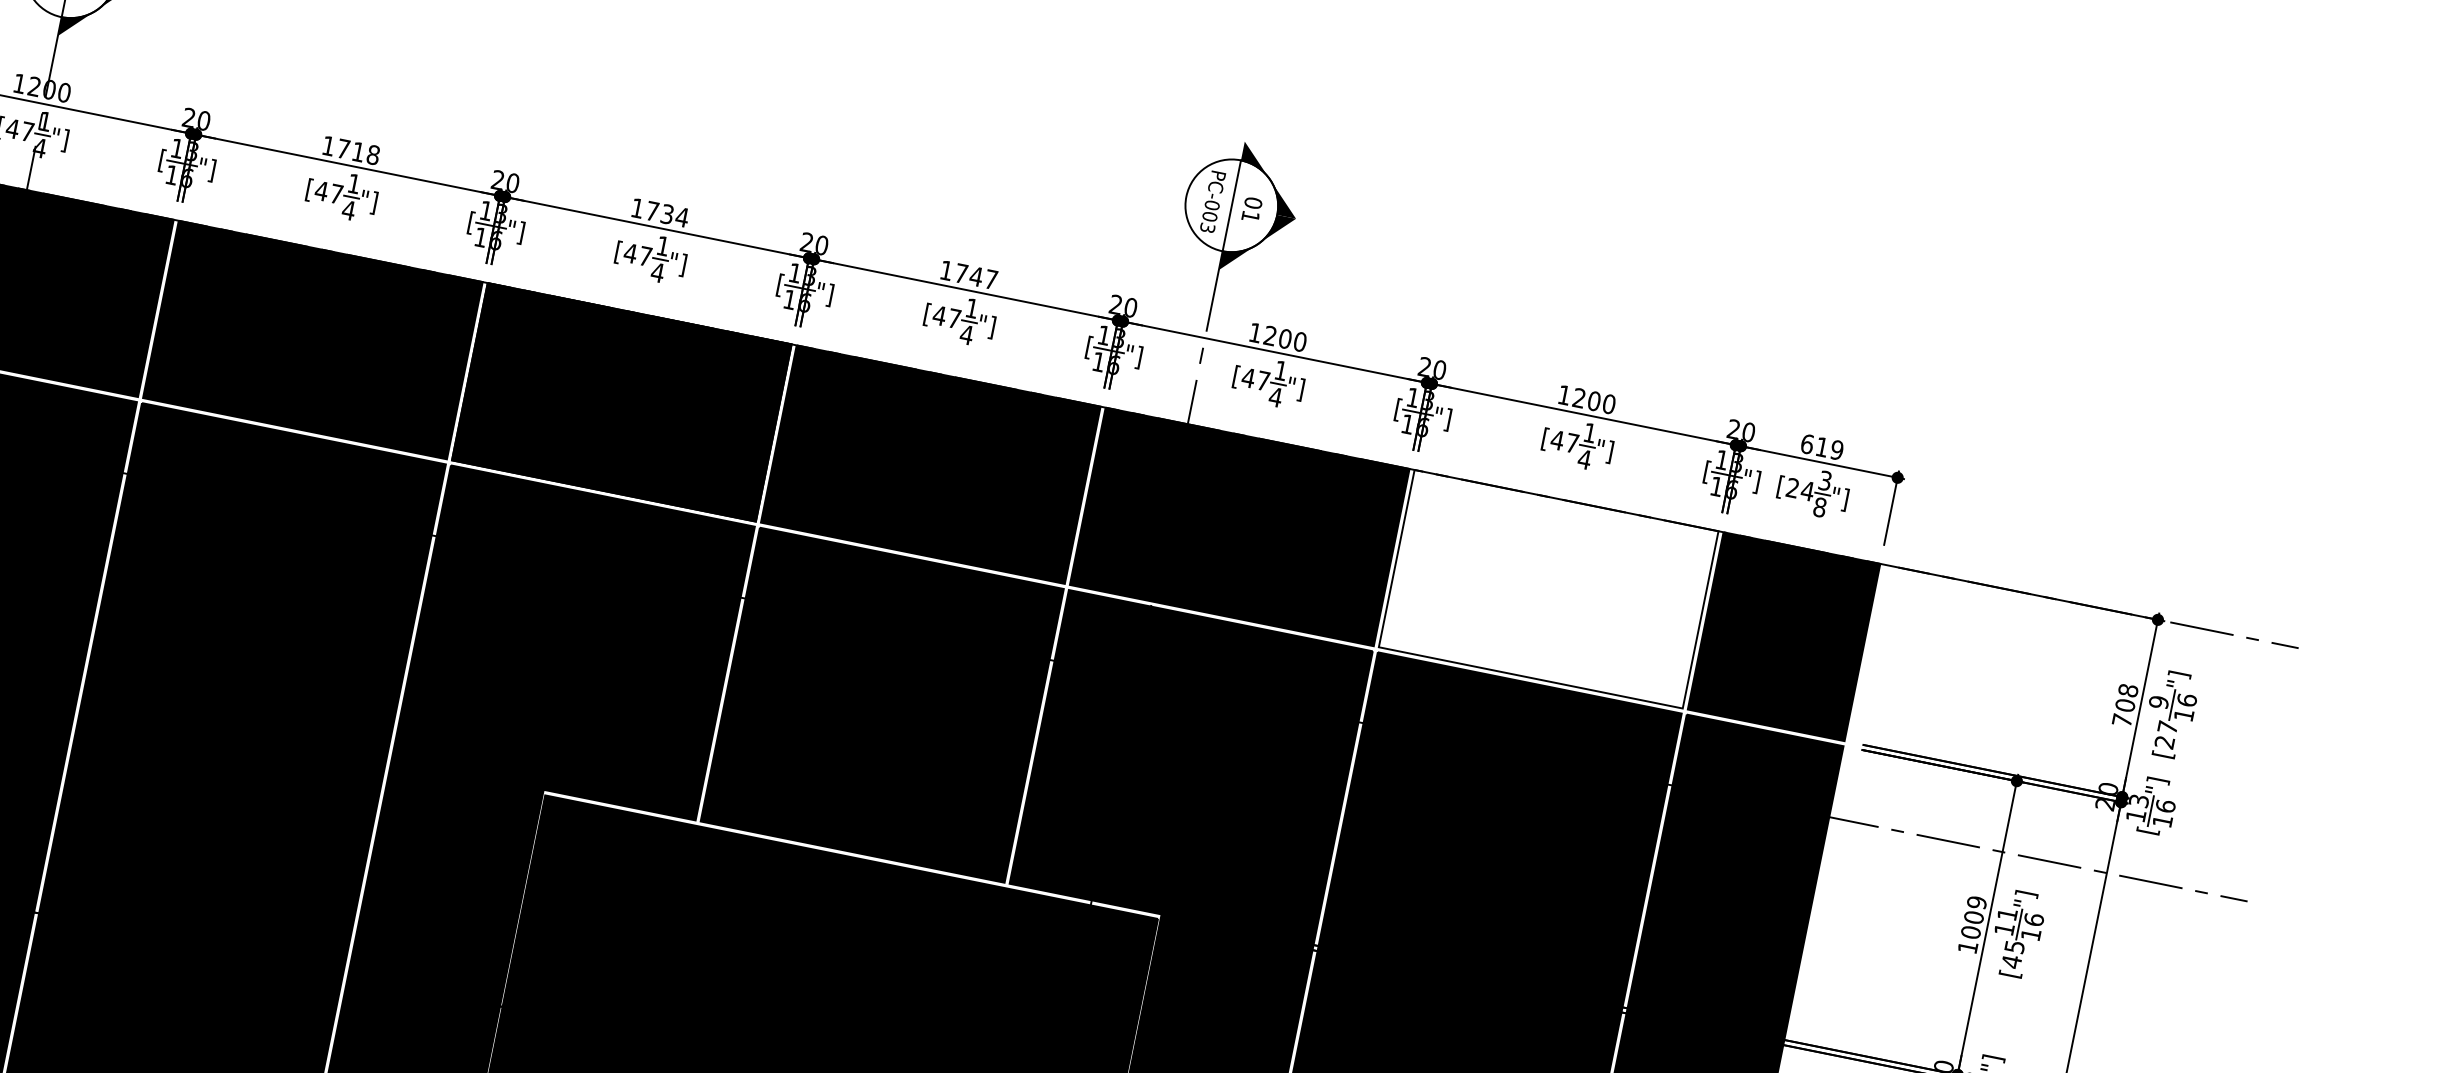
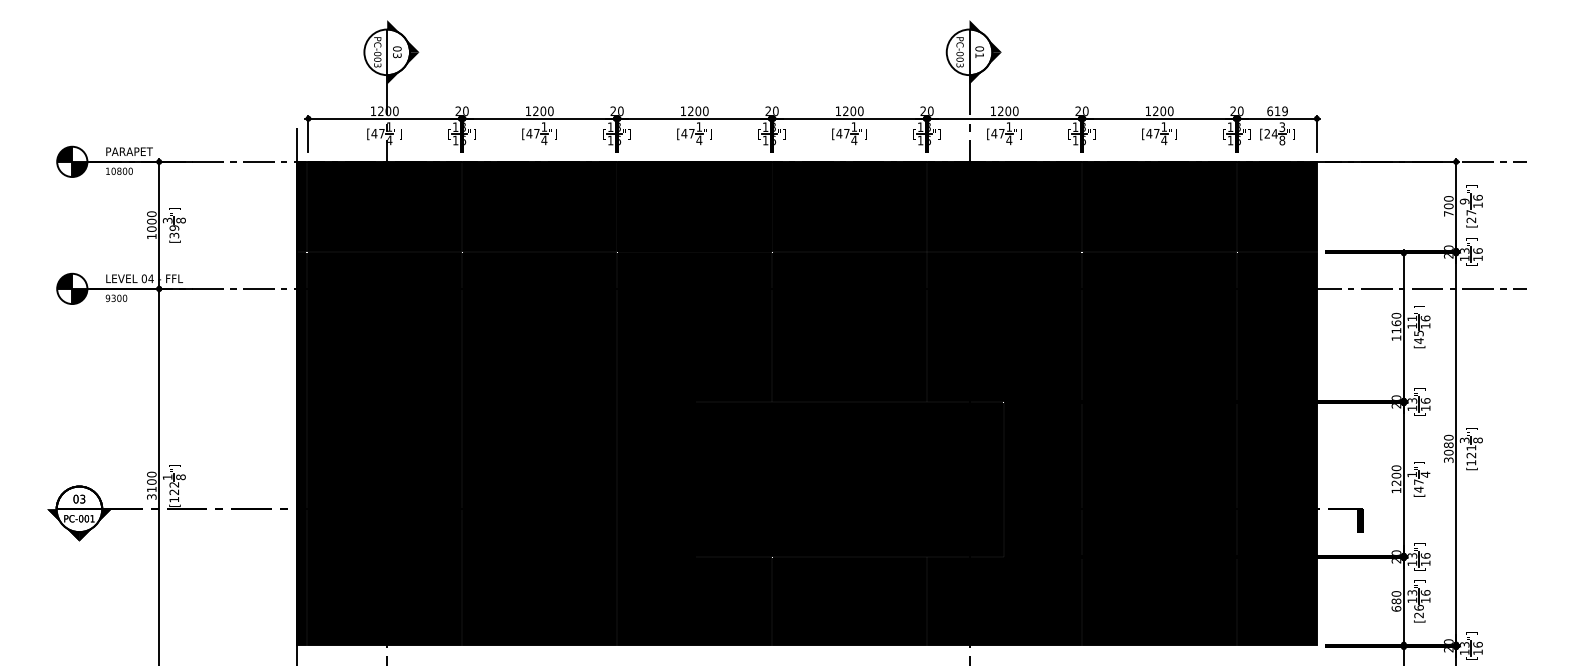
text: (358, 152) -> (543, 111), 1718 -> 1200
text: (667, 214) -> (698, 111), 1734 -> 1200
text: (976, 277) -> (853, 111), 1747 -> 1200
fill: (1548, 587) -> (1159, 205), added
text: (2127, 689) -> (1448, 198), 708 -> 700
text: (1973, 918) -> (1396, 323), 1009 -> 1160

